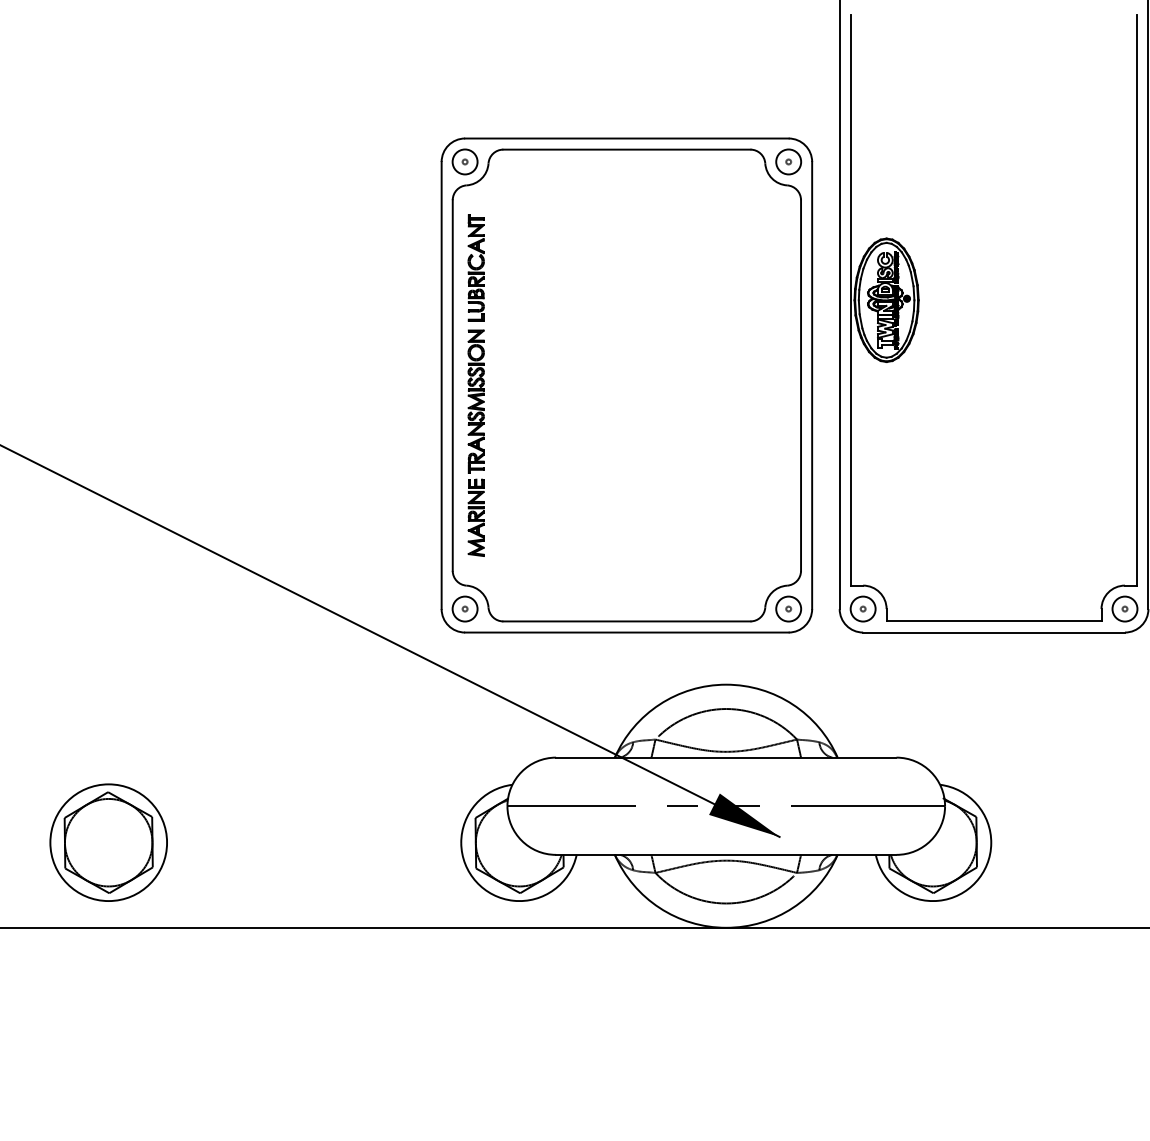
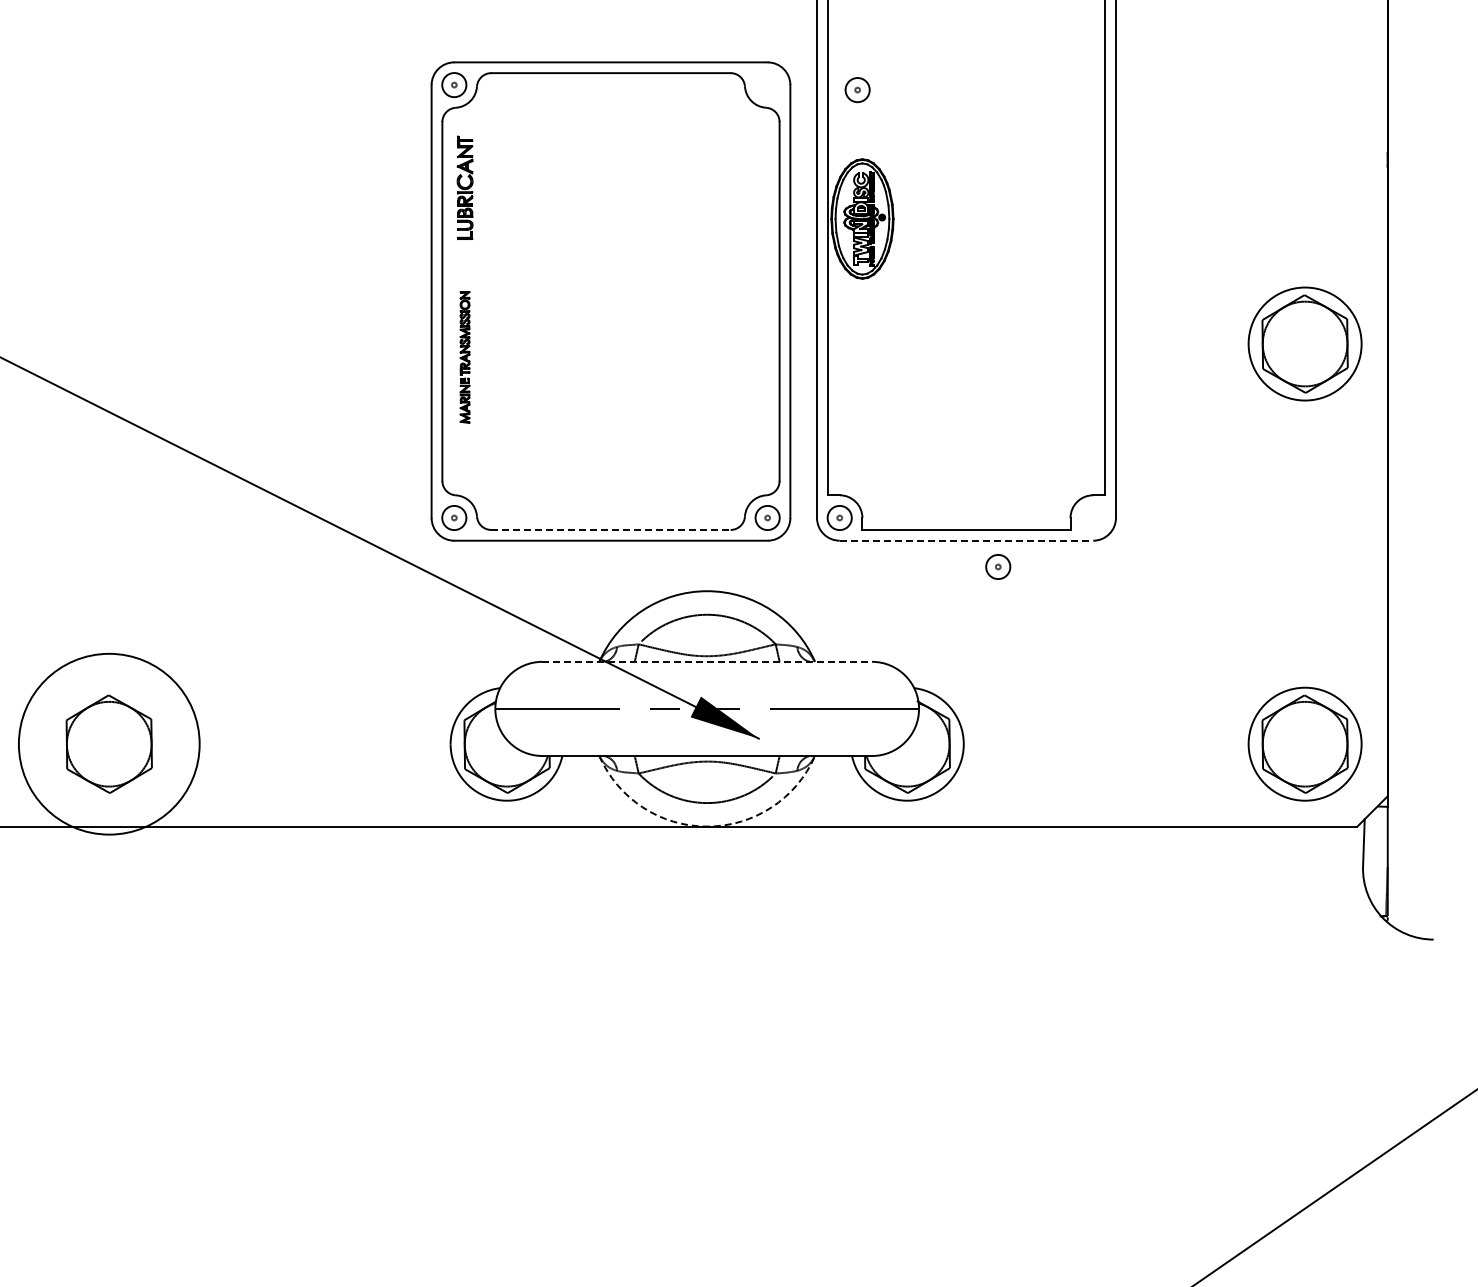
part: (788, 162) -> (857, 90), moved
part: (475, 443) -> (464, 357), size x0.6
part: (1125, 608) -> (998, 566), moved
line: (626, 620) -> (610, 529), solid -> dashed
line: (994, 632) -> (966, 540), solid -> dashed
line: (726, 757) -> (707, 661), solid -> dashed
circle: (107, 841) -> (108, 743), size x1.6
arc: (726, 927) -> (707, 826), solid -> dashed

